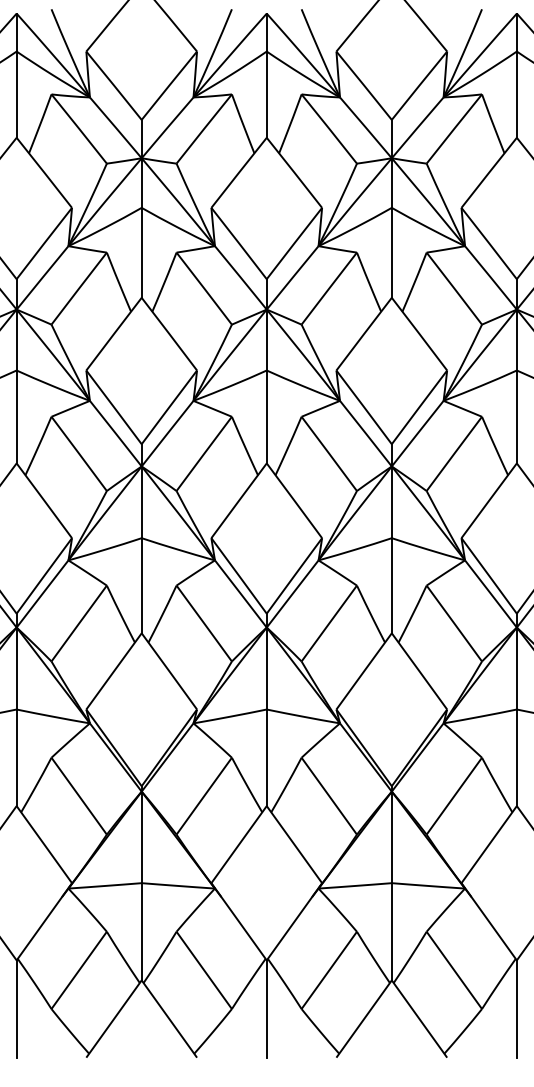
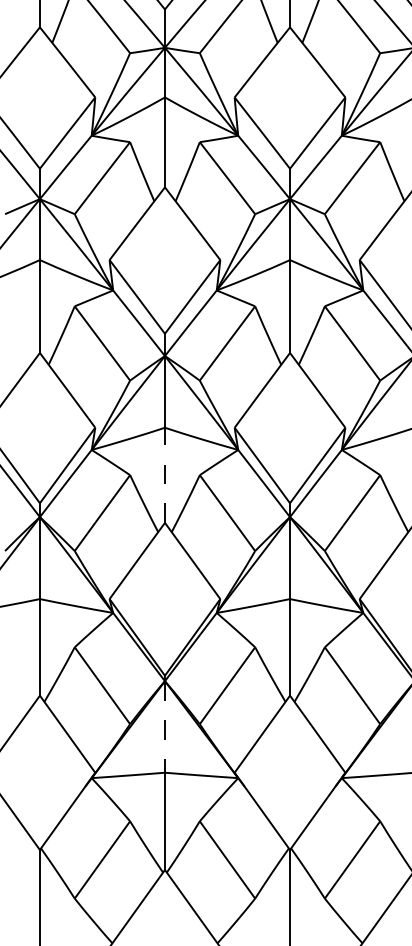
line: (141, 585) -> (164, 475), solid -> dashed
line: (141, 837) -> (164, 727), solid -> dashed

